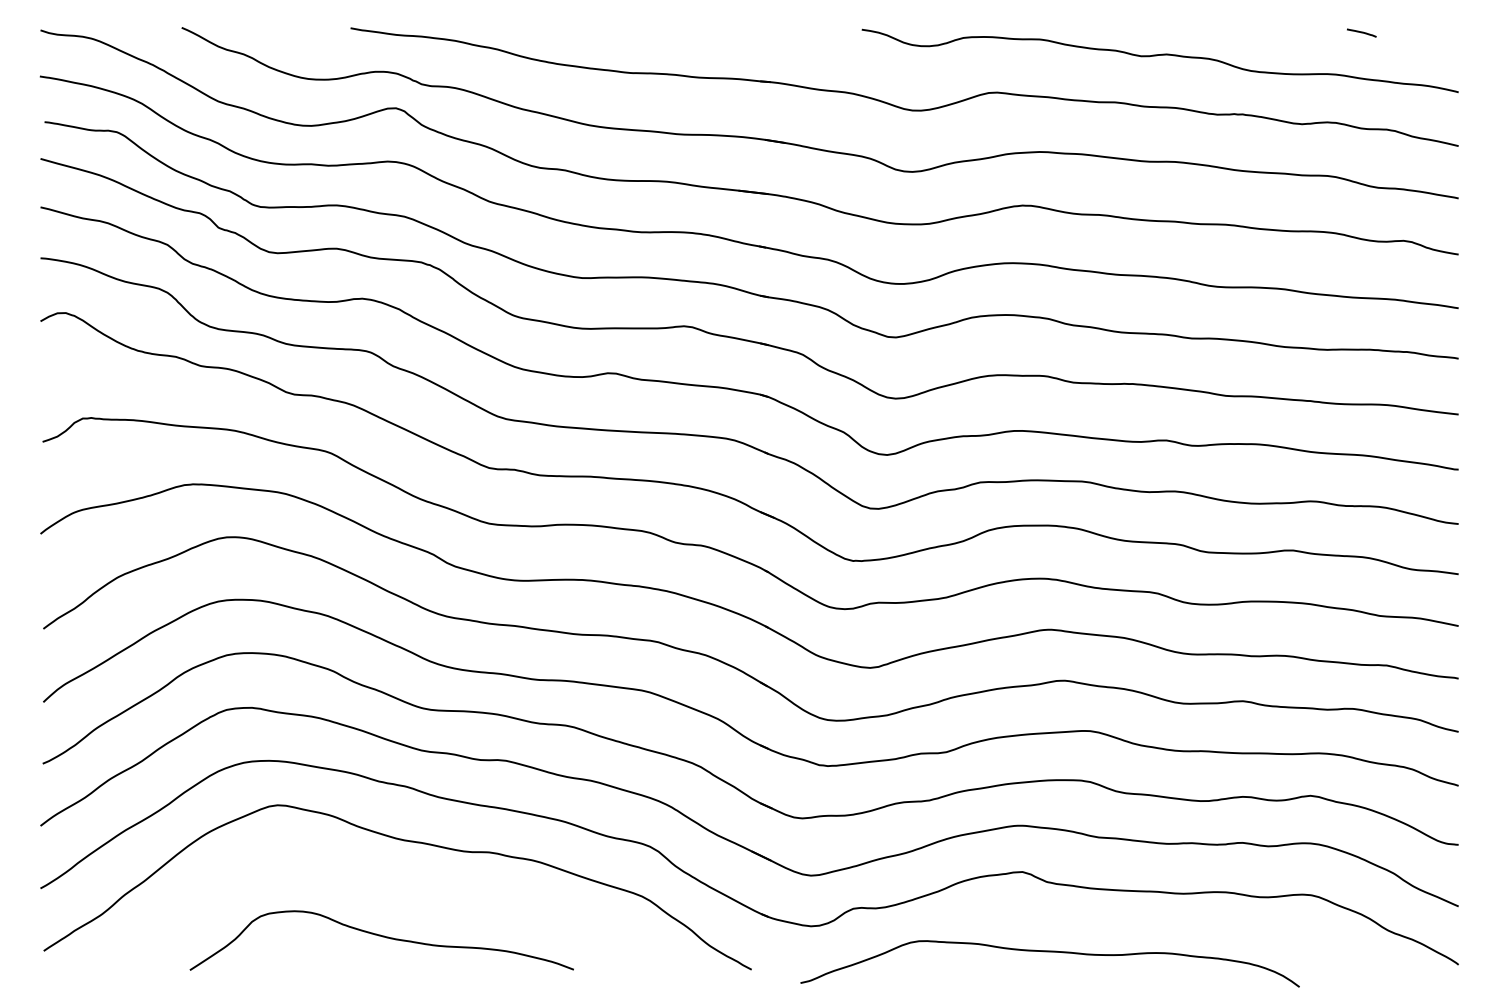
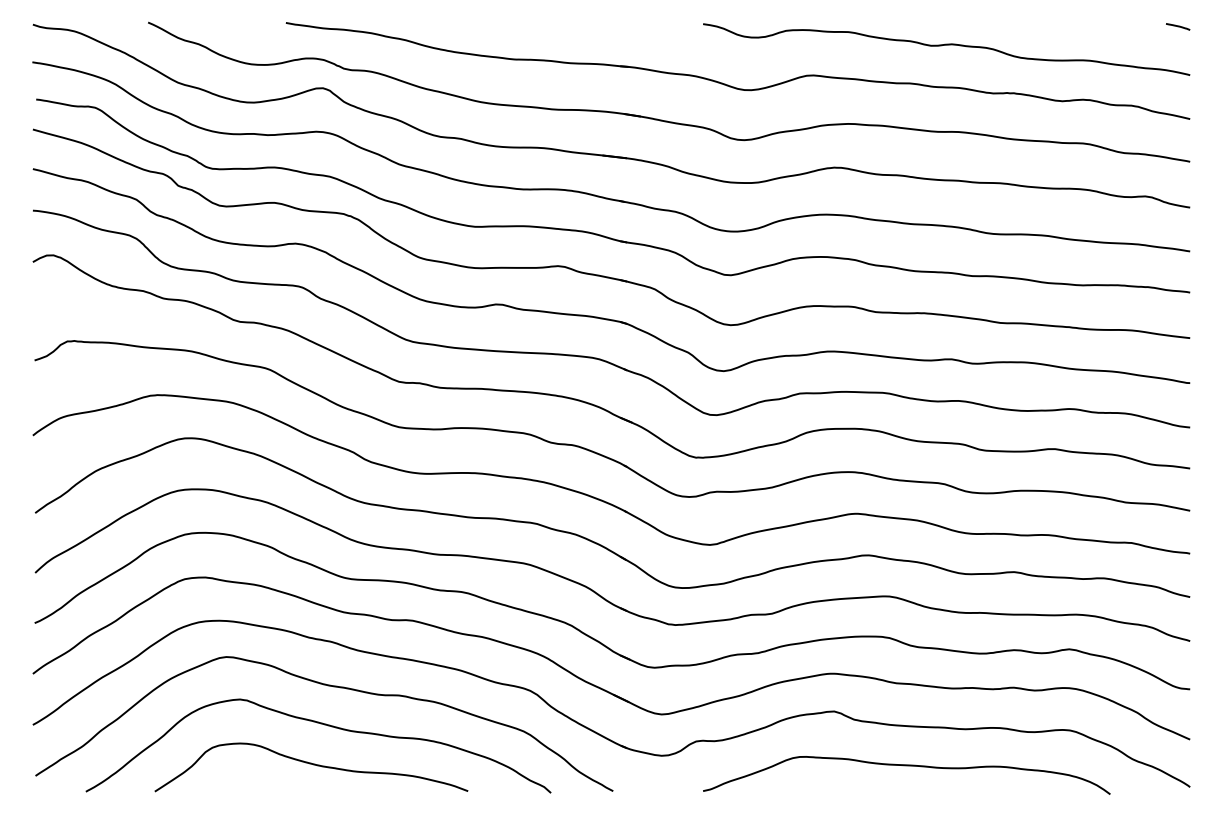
line: (1362, 32) -> (1178, 26), moved
curve: (397, 889) -> (324, 725), added
curve: (1049, 952) -> (906, 766), moved

